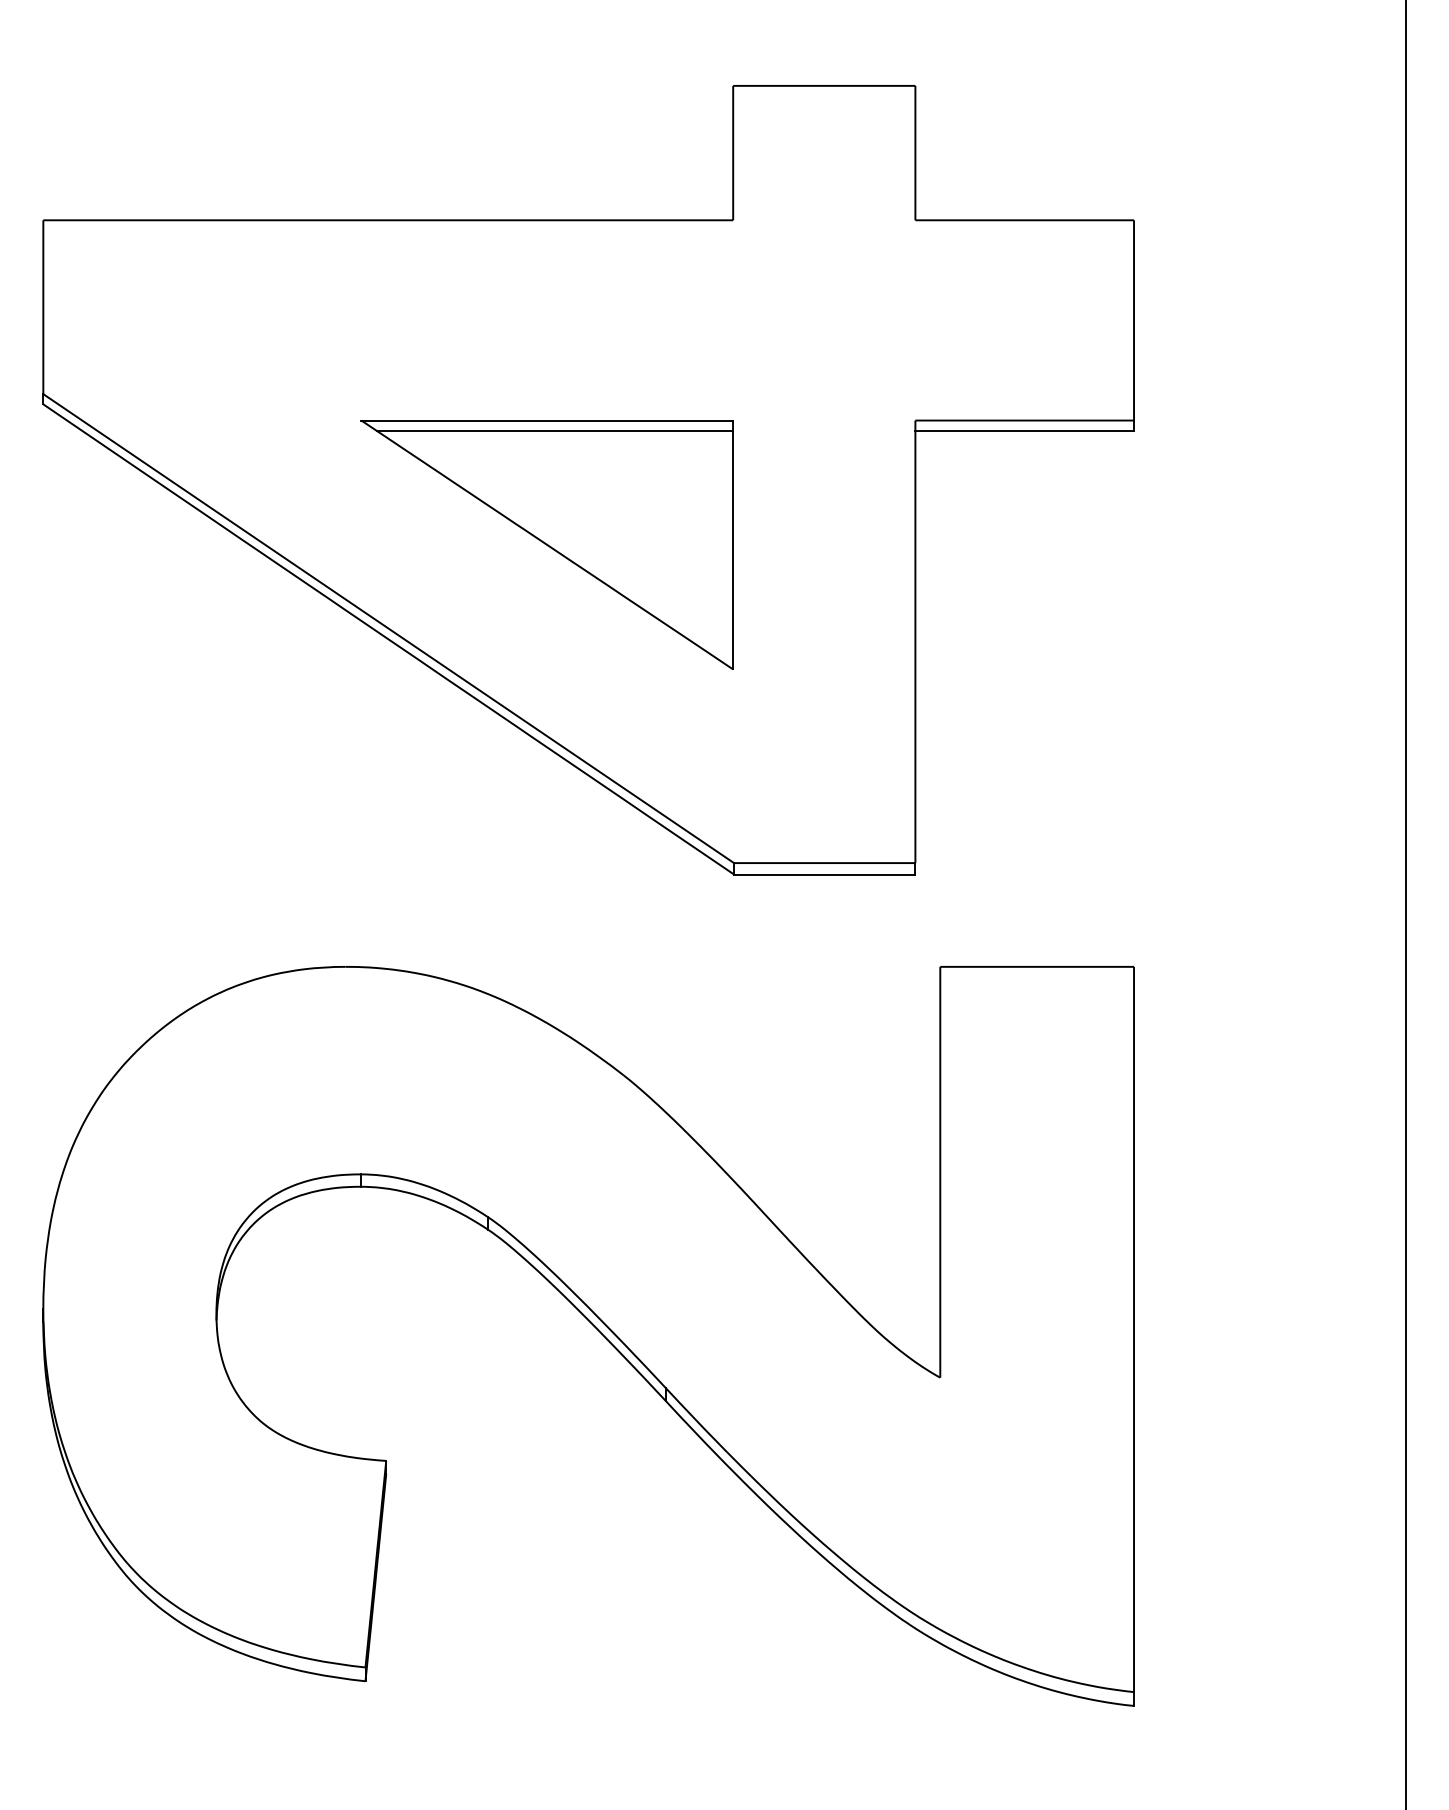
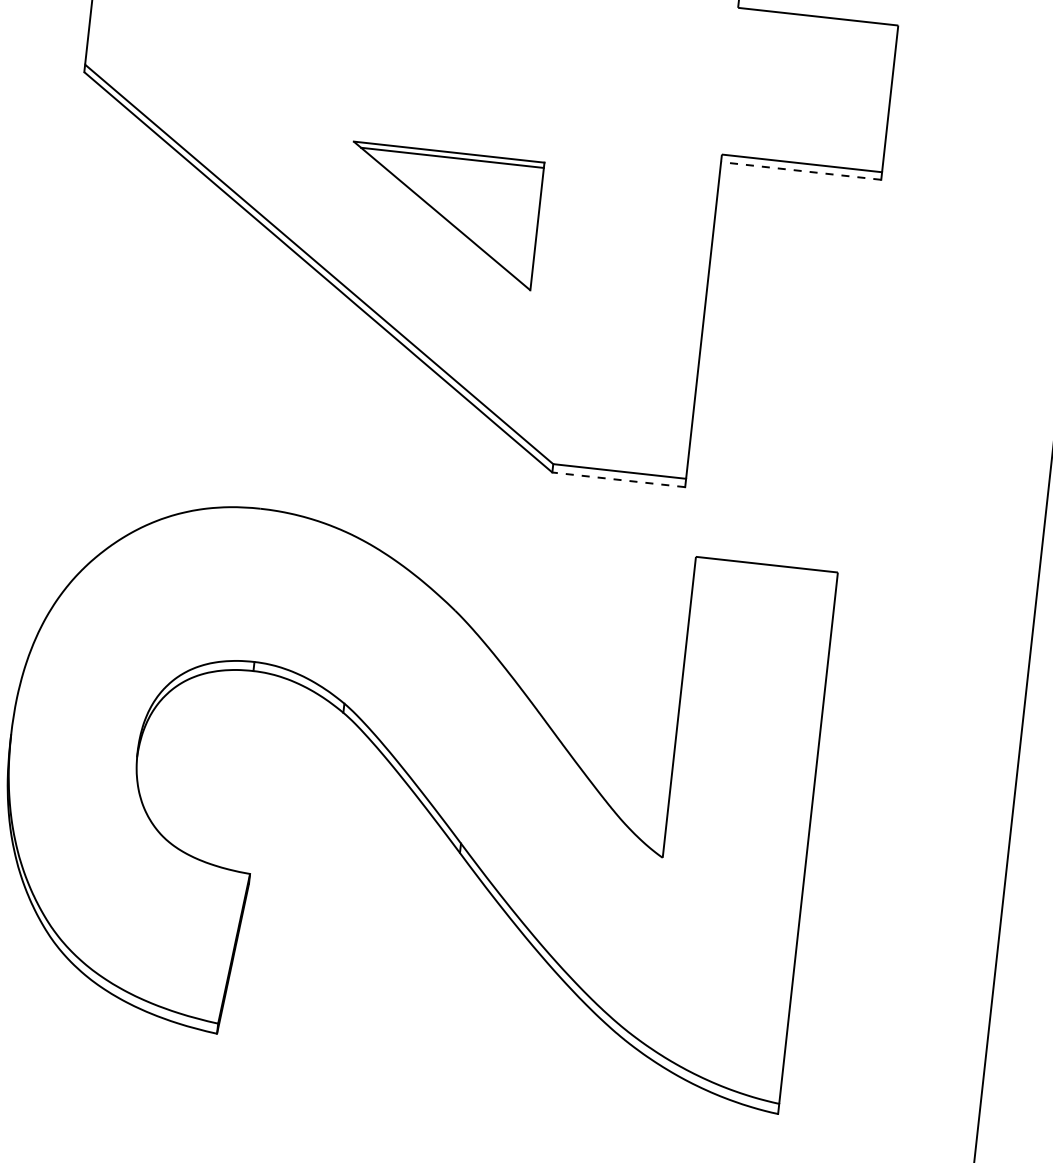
line: (1024, 430) -> (801, 170), solid -> dashed
part: (546, 544) -> (441, 215), size x0.7
line: (824, 874) -> (618, 479), solid -> dashed

